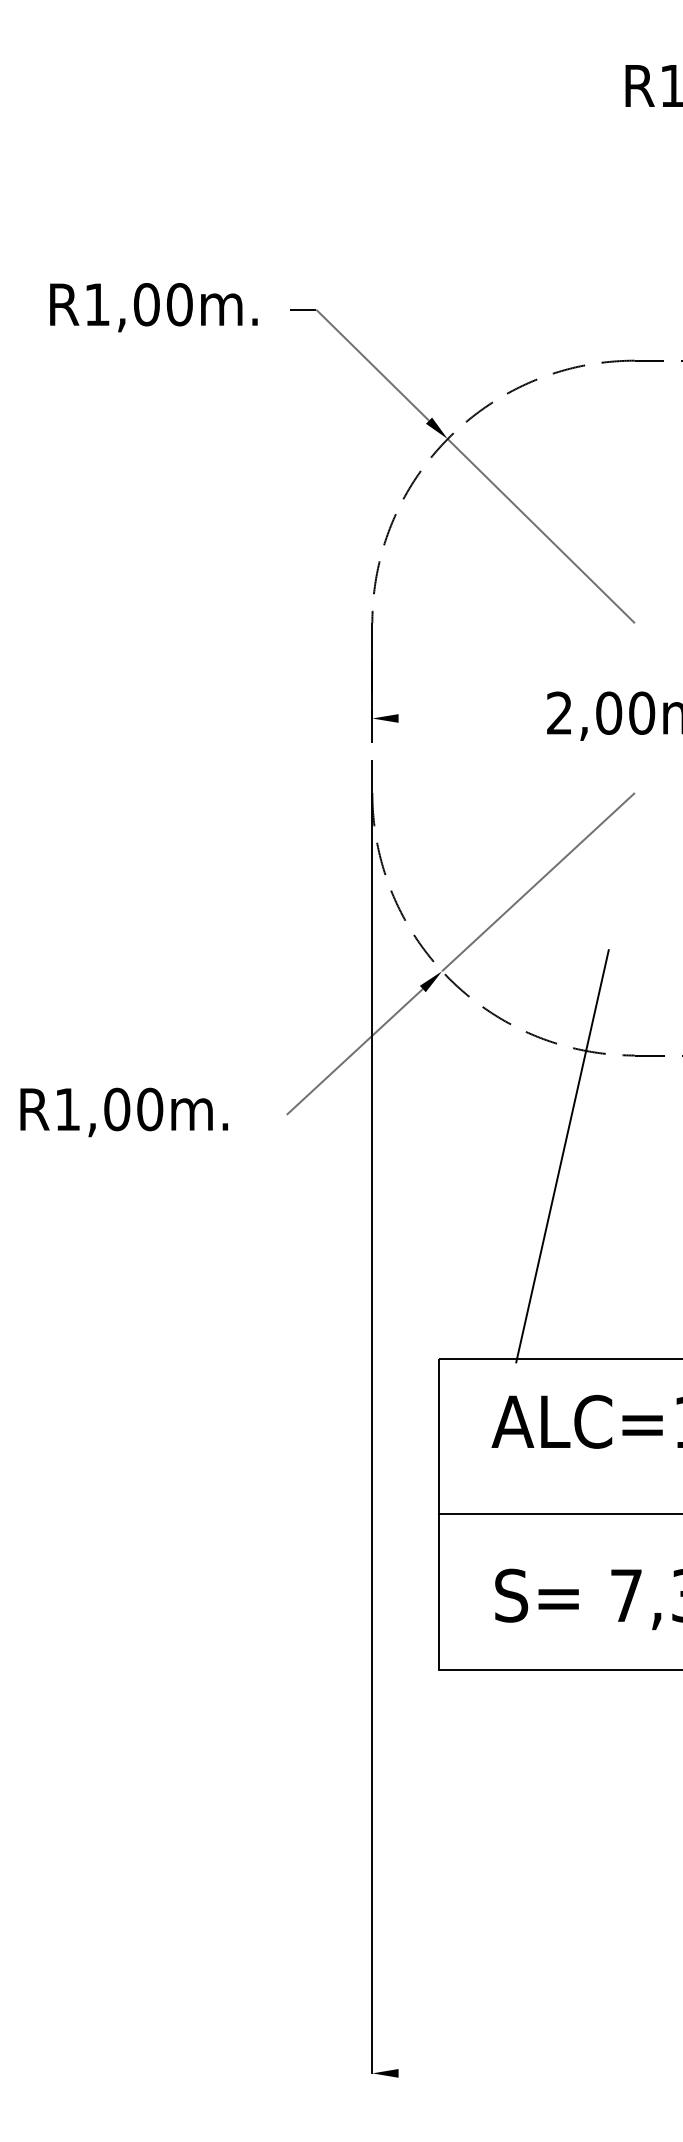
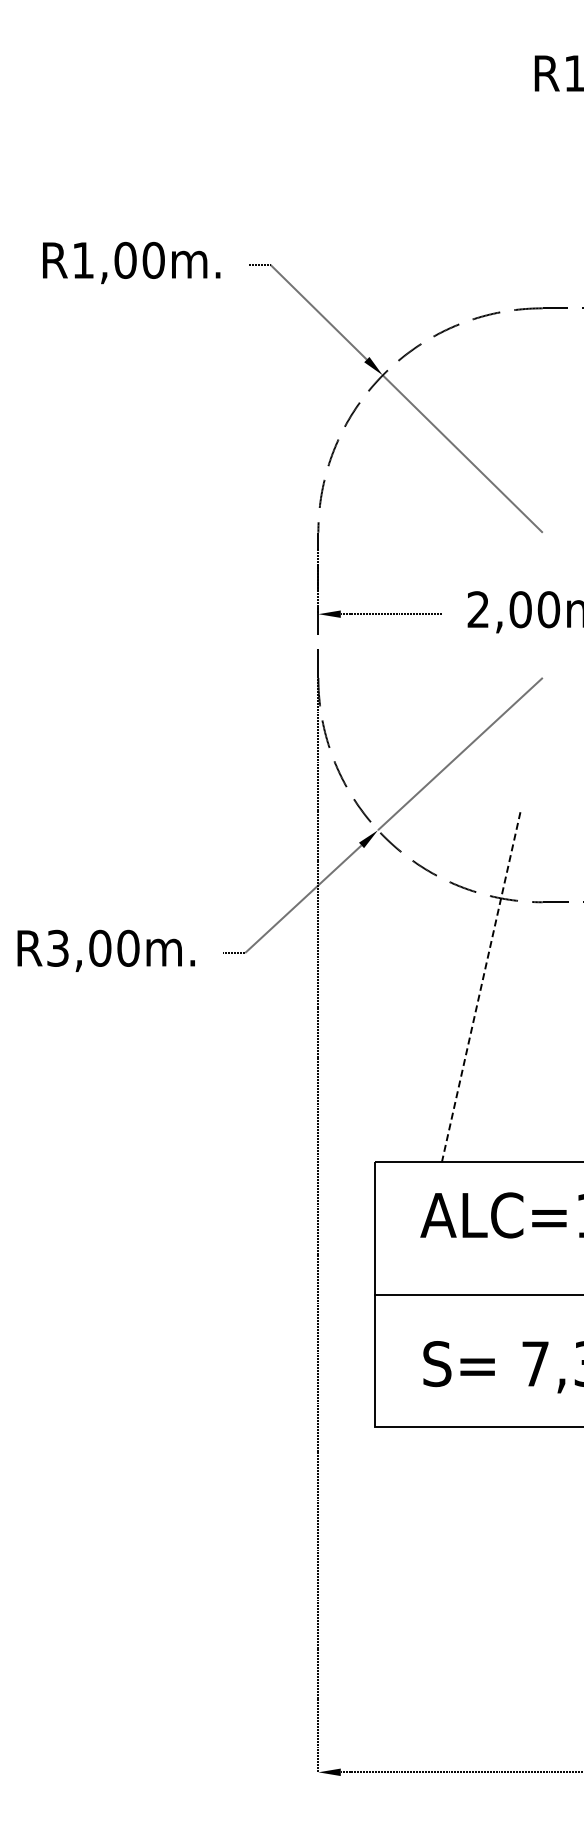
text: (67, 1108) -> (57, 947), R1,00m. -> R3,00m.
line: (562, 1156) -> (480, 988), solid -> dashed

